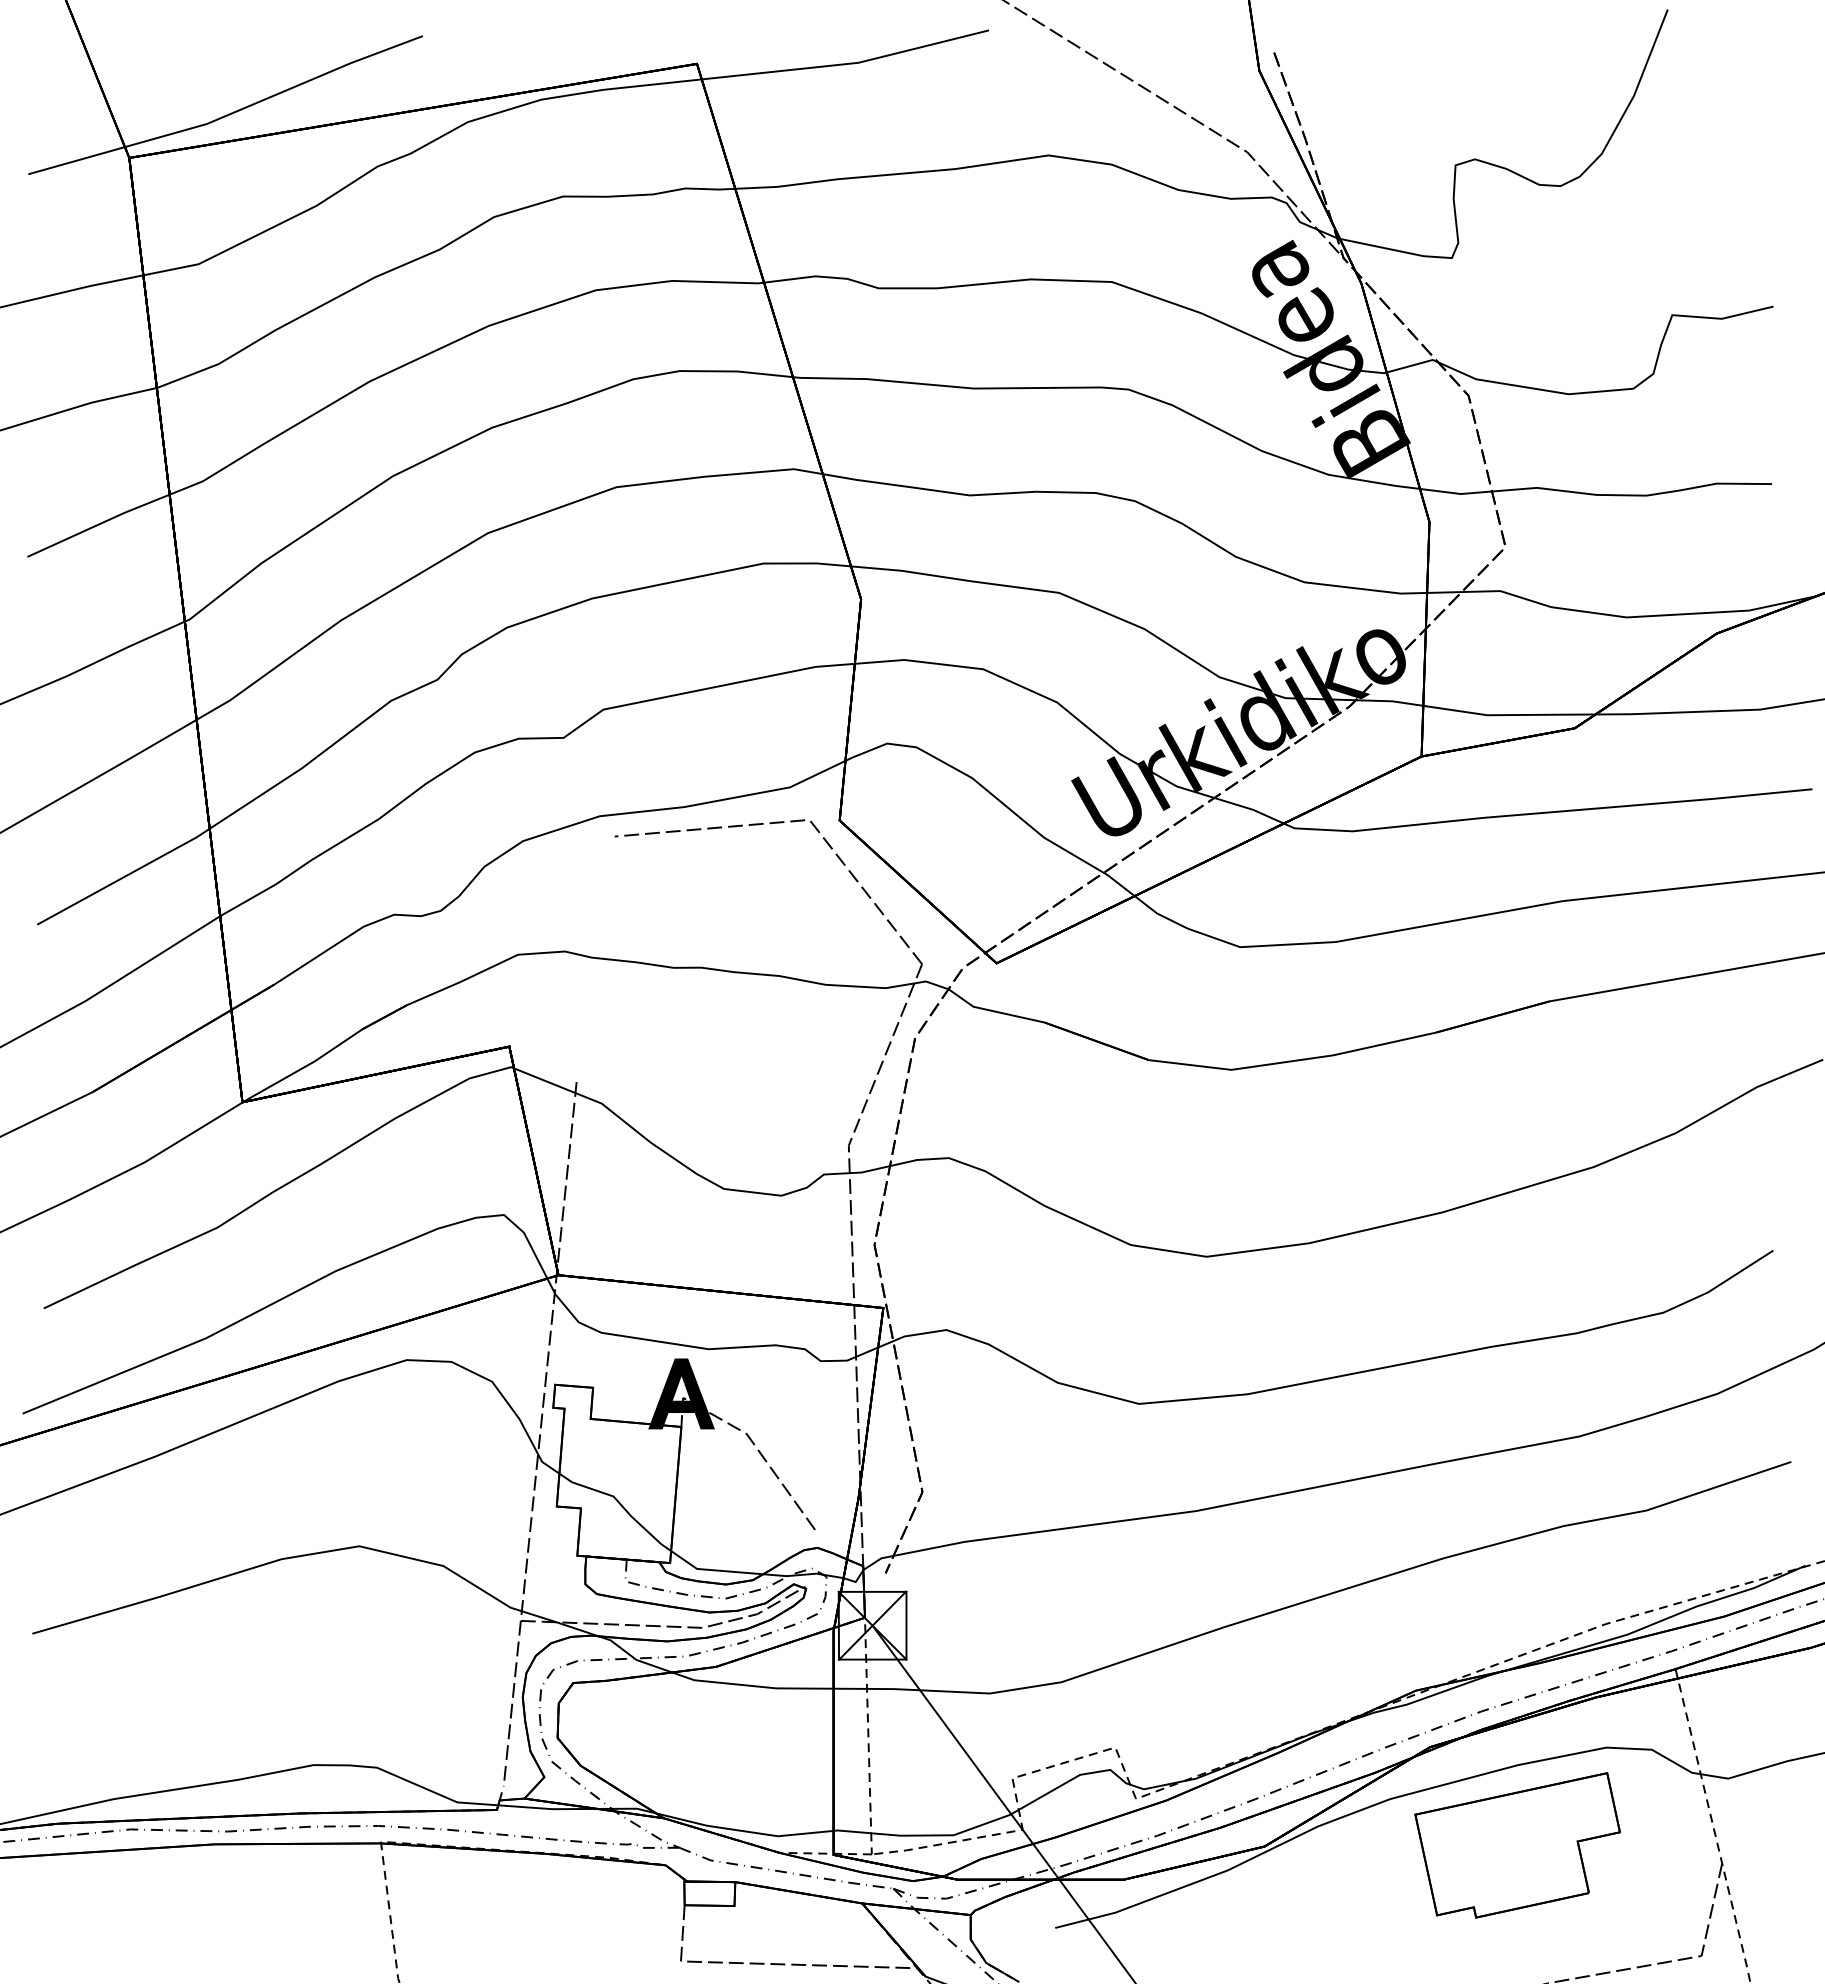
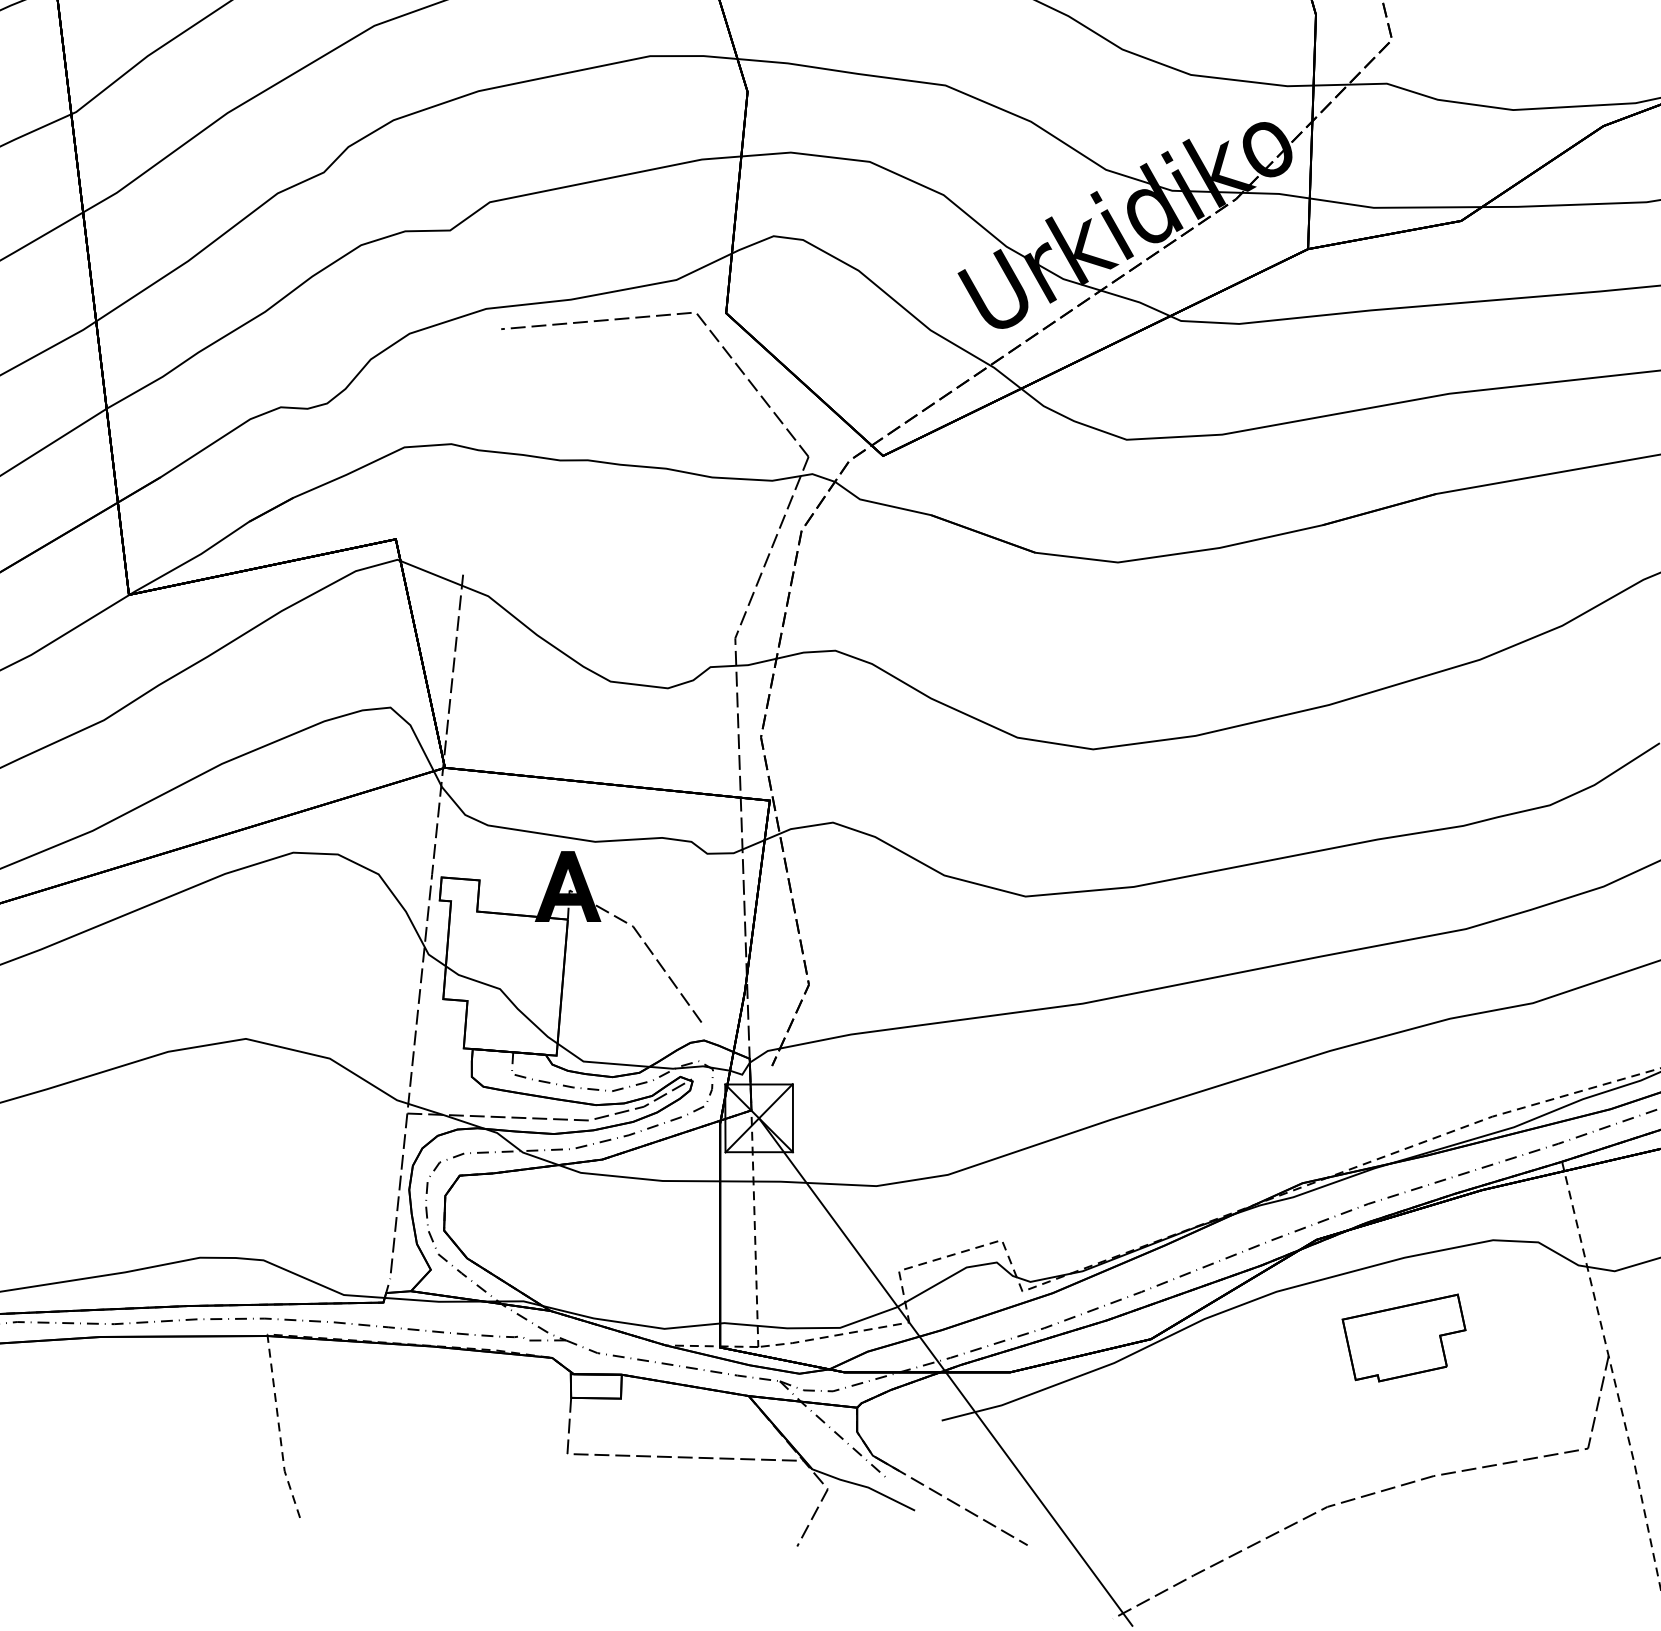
part: (1517, 1845) -> (1404, 1338), size x0.6

